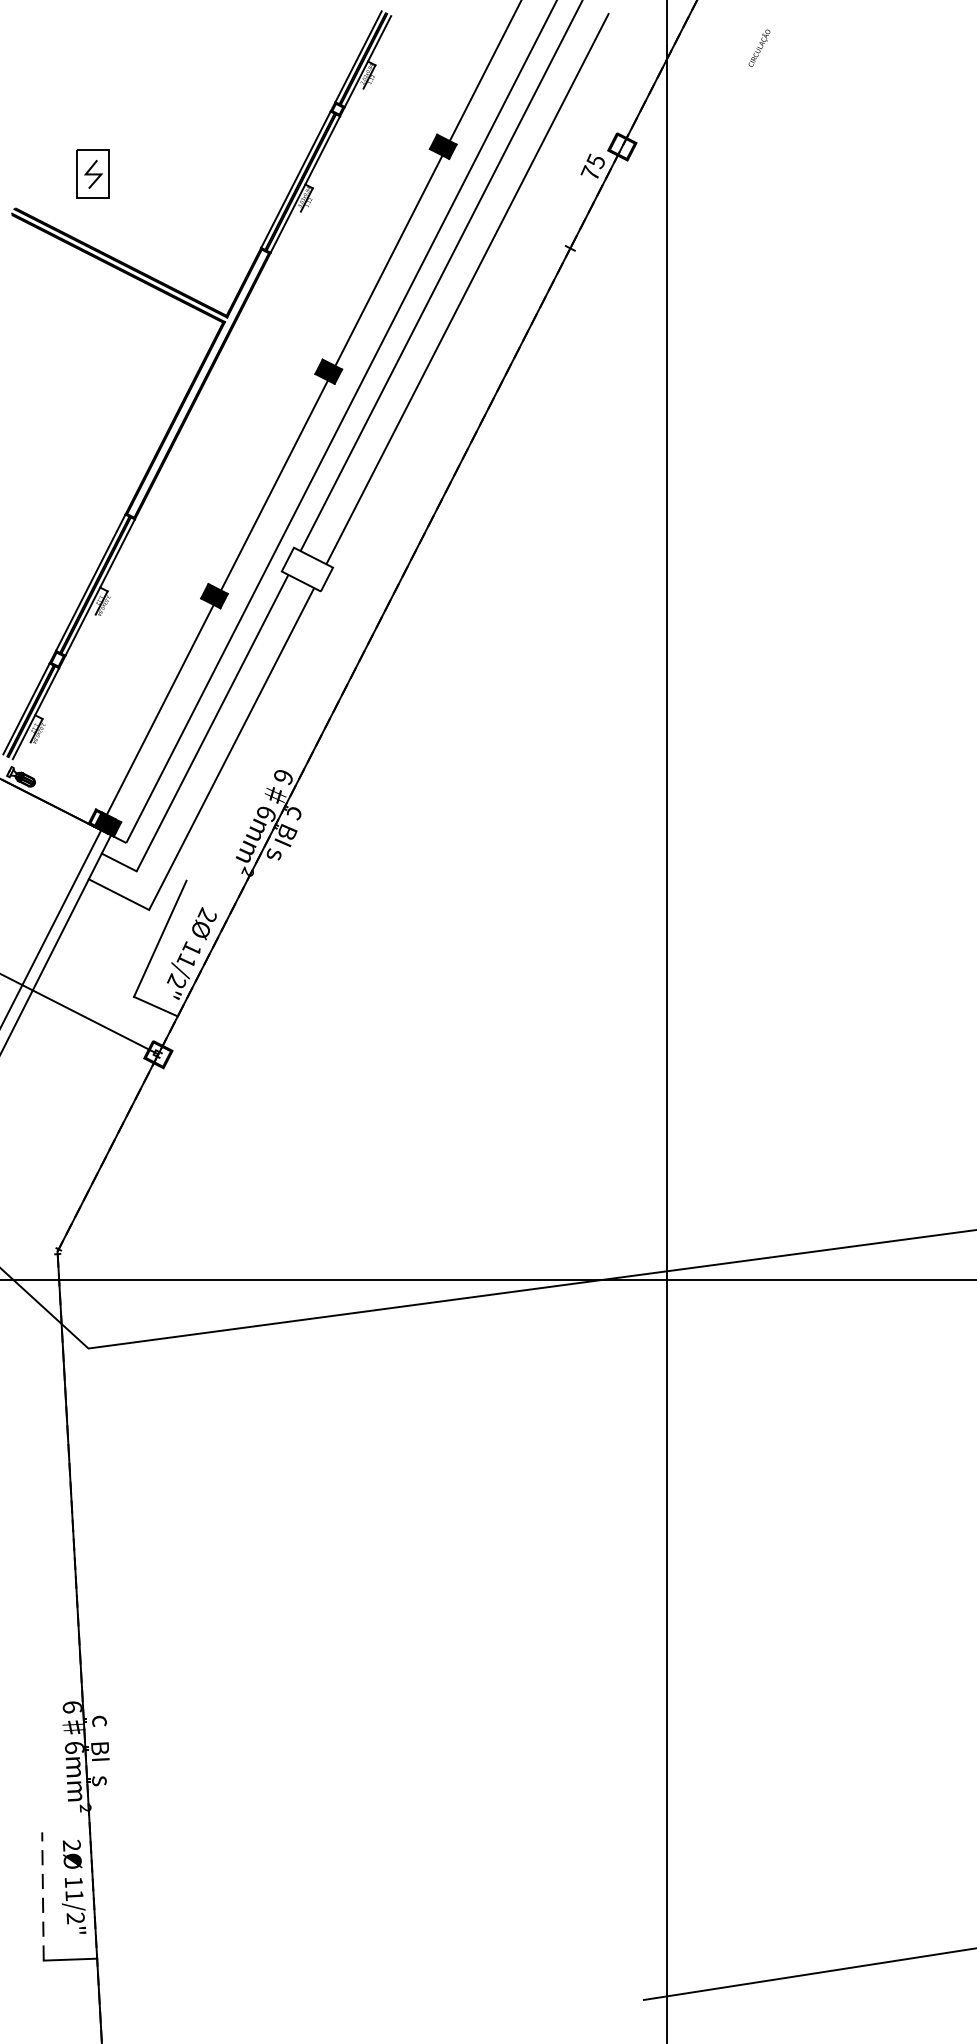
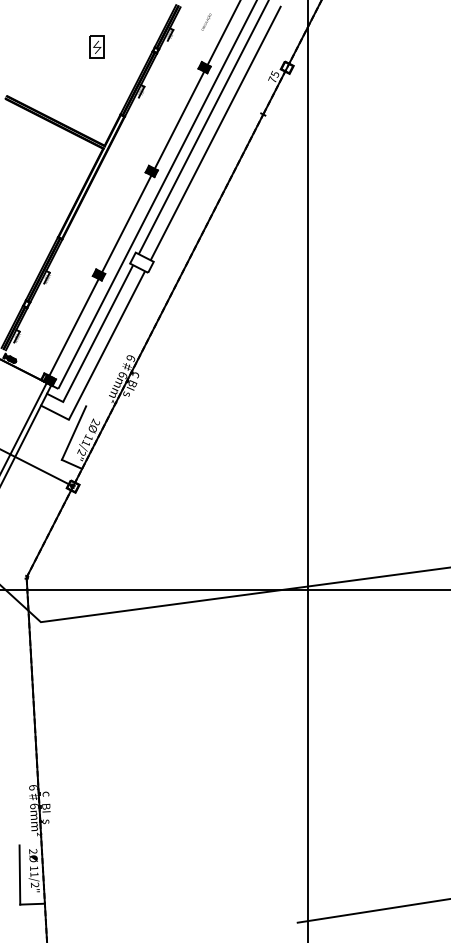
text: (759, 46) -> (206, 21), moved
part: (91, 172) -> (96, 46), moved
line: (42, 1897) -> (19, 875), dashed -> solid

